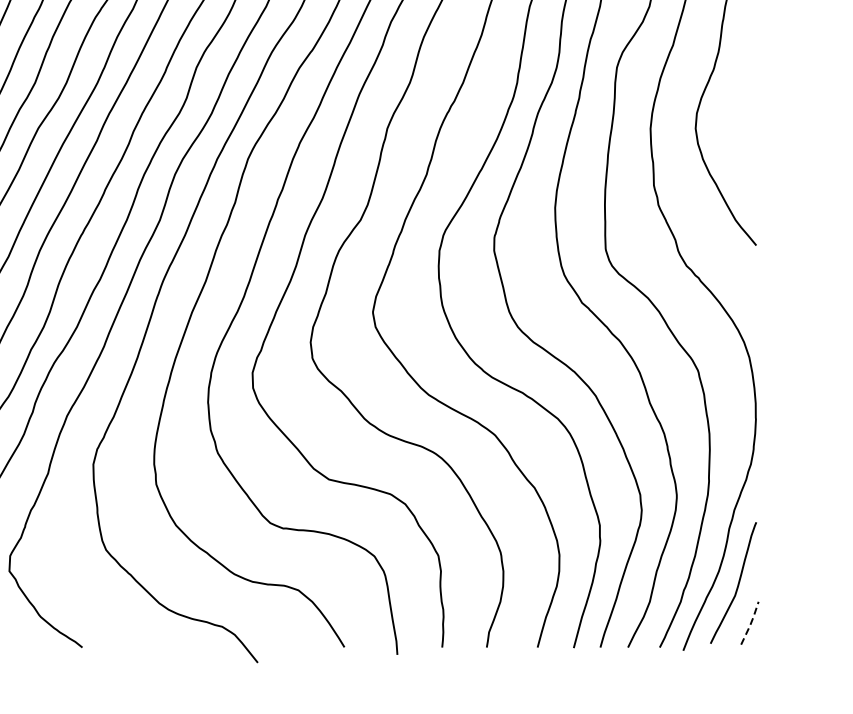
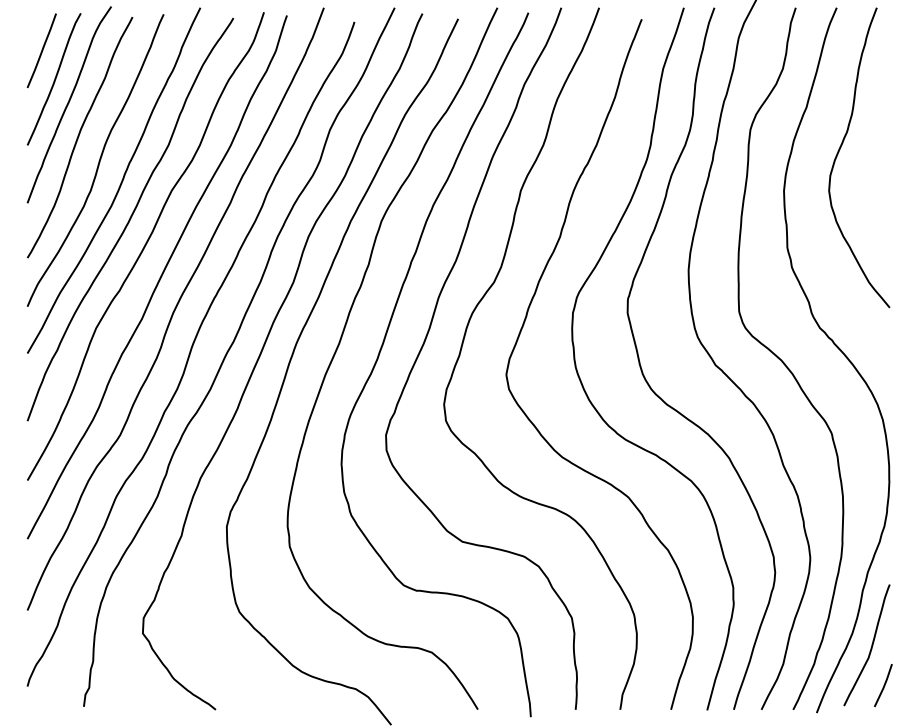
line: (751, 623) -> (884, 685), dashed -> solid

